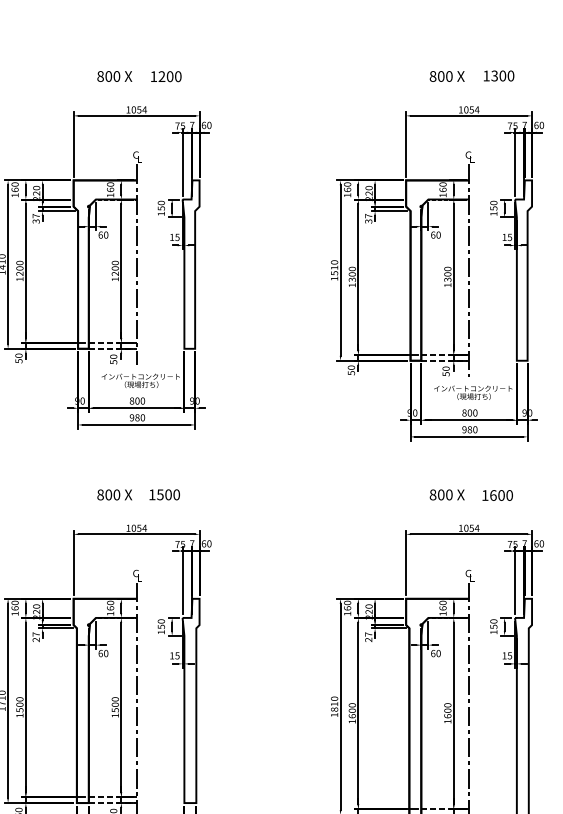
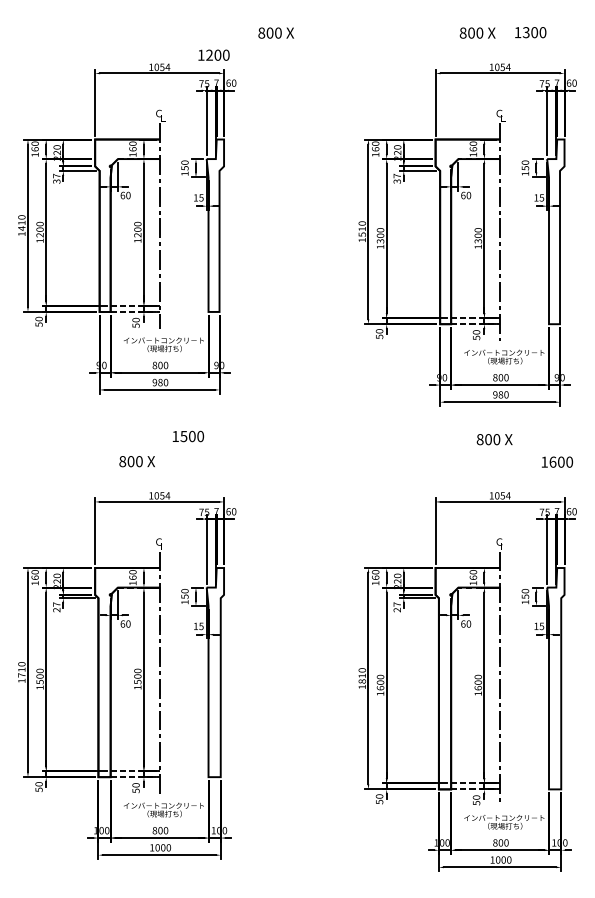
text: (114, 75) -> (275, 32), moved
text: (165, 75) -> (213, 54), moved
text: (164, 494) -> (188, 436), moved
text: (447, 494) -> (494, 439), moved
text: (497, 494) -> (557, 461), moved

